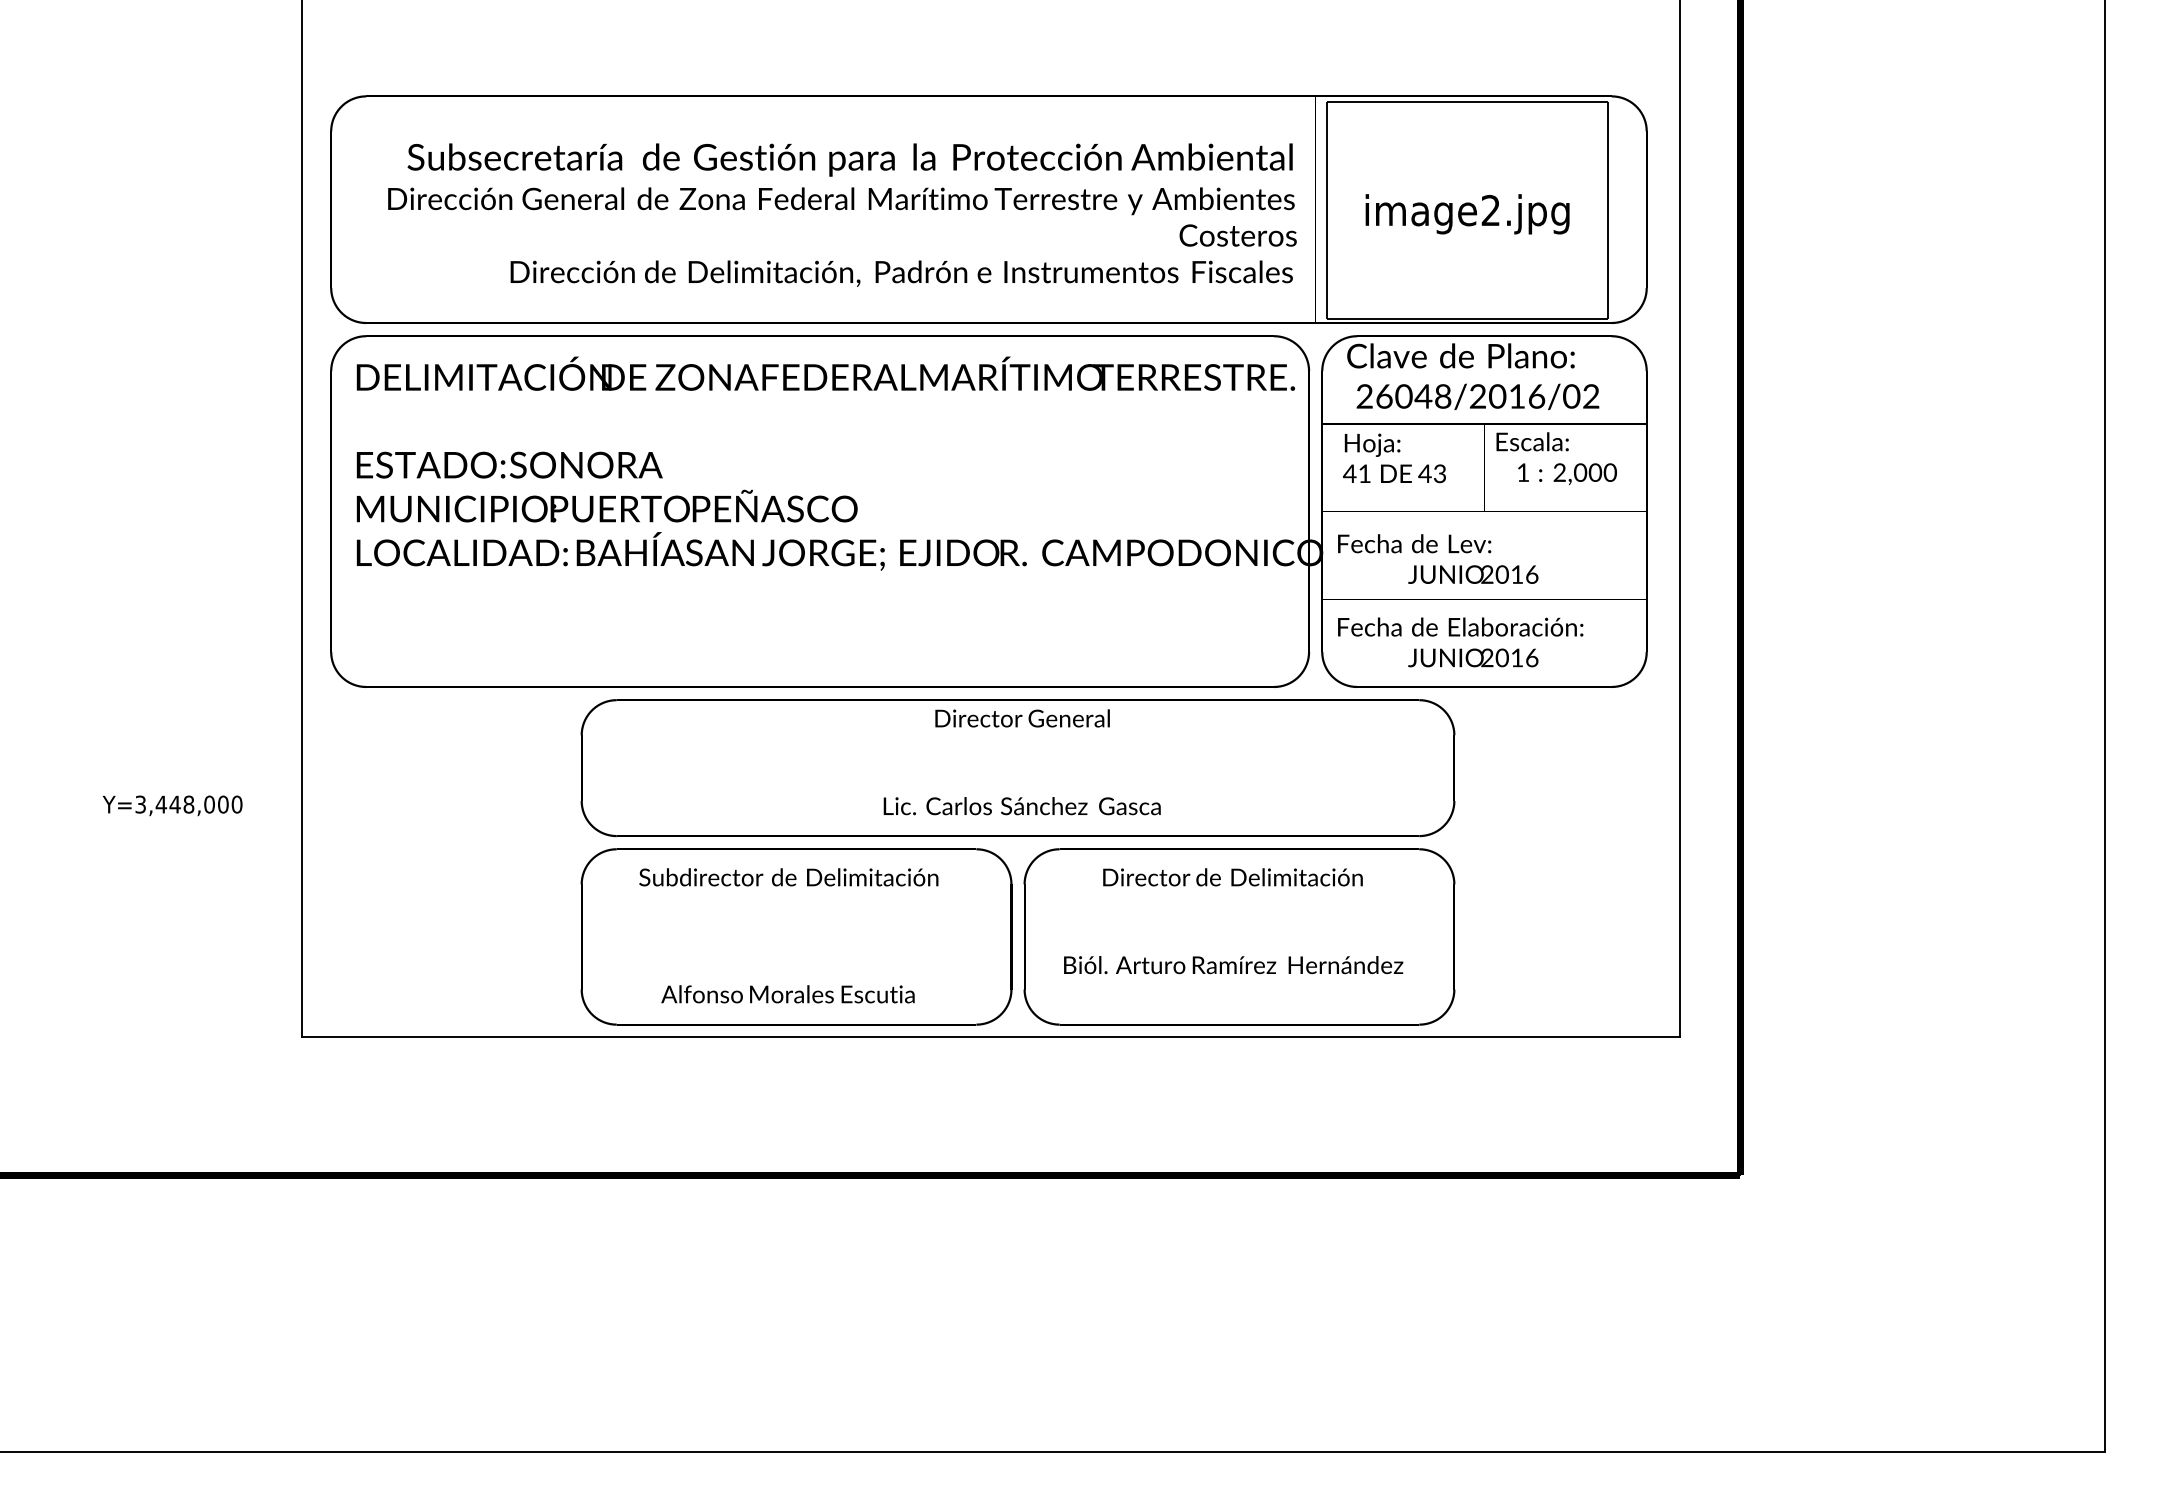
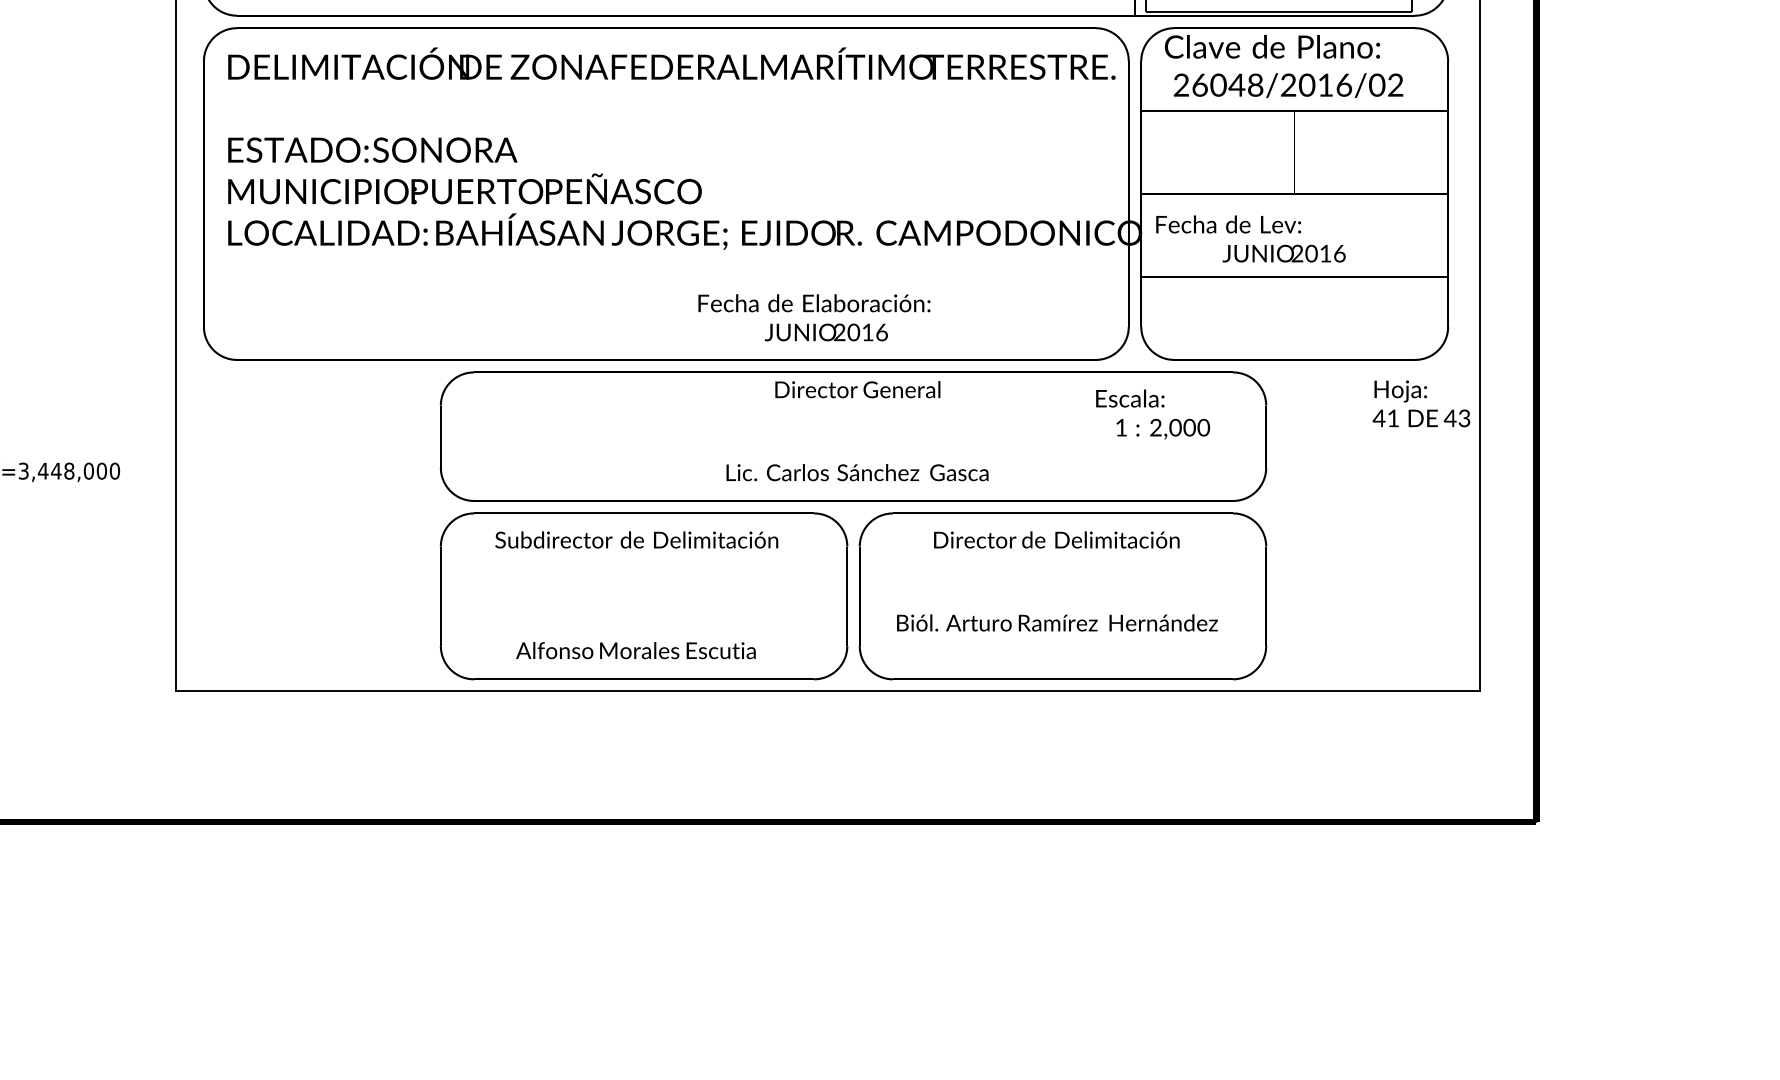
text: (1394, 458) -> (1421, 403), moved
text: (1556, 458) -> (1152, 414), moved
text: (1460, 642) -> (814, 317), moved

